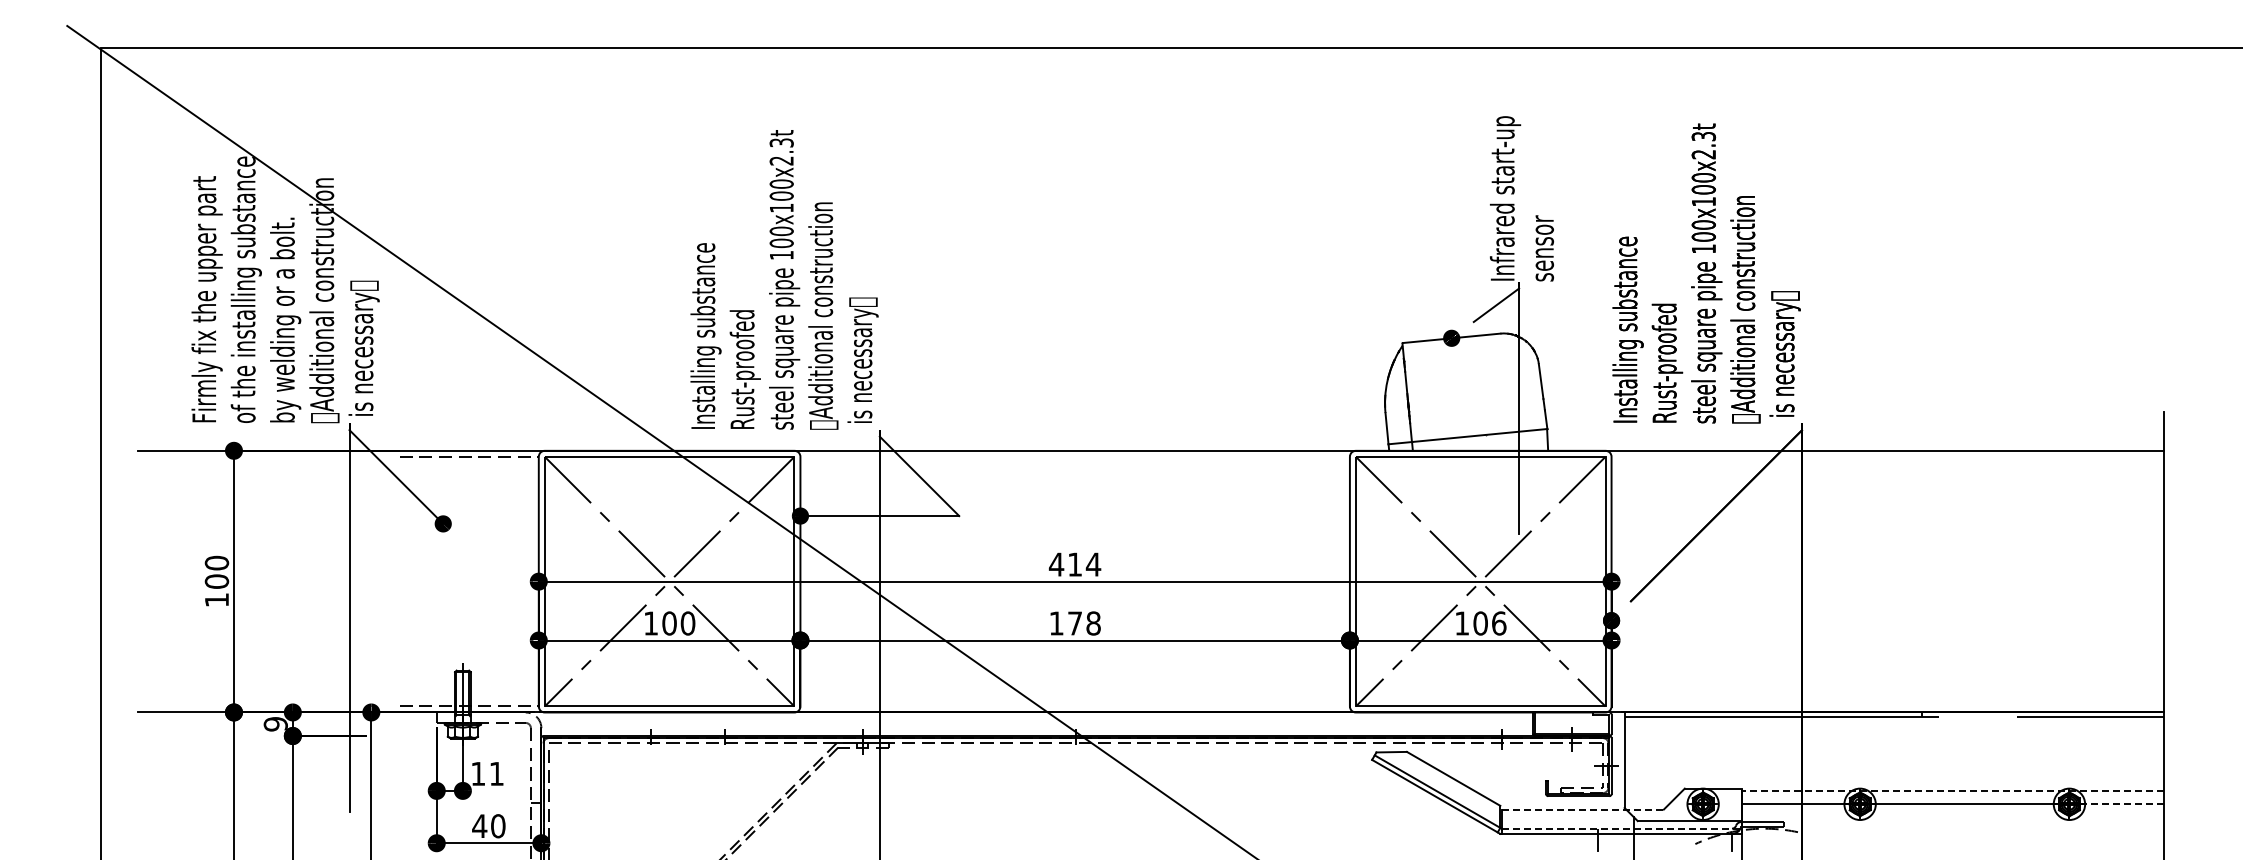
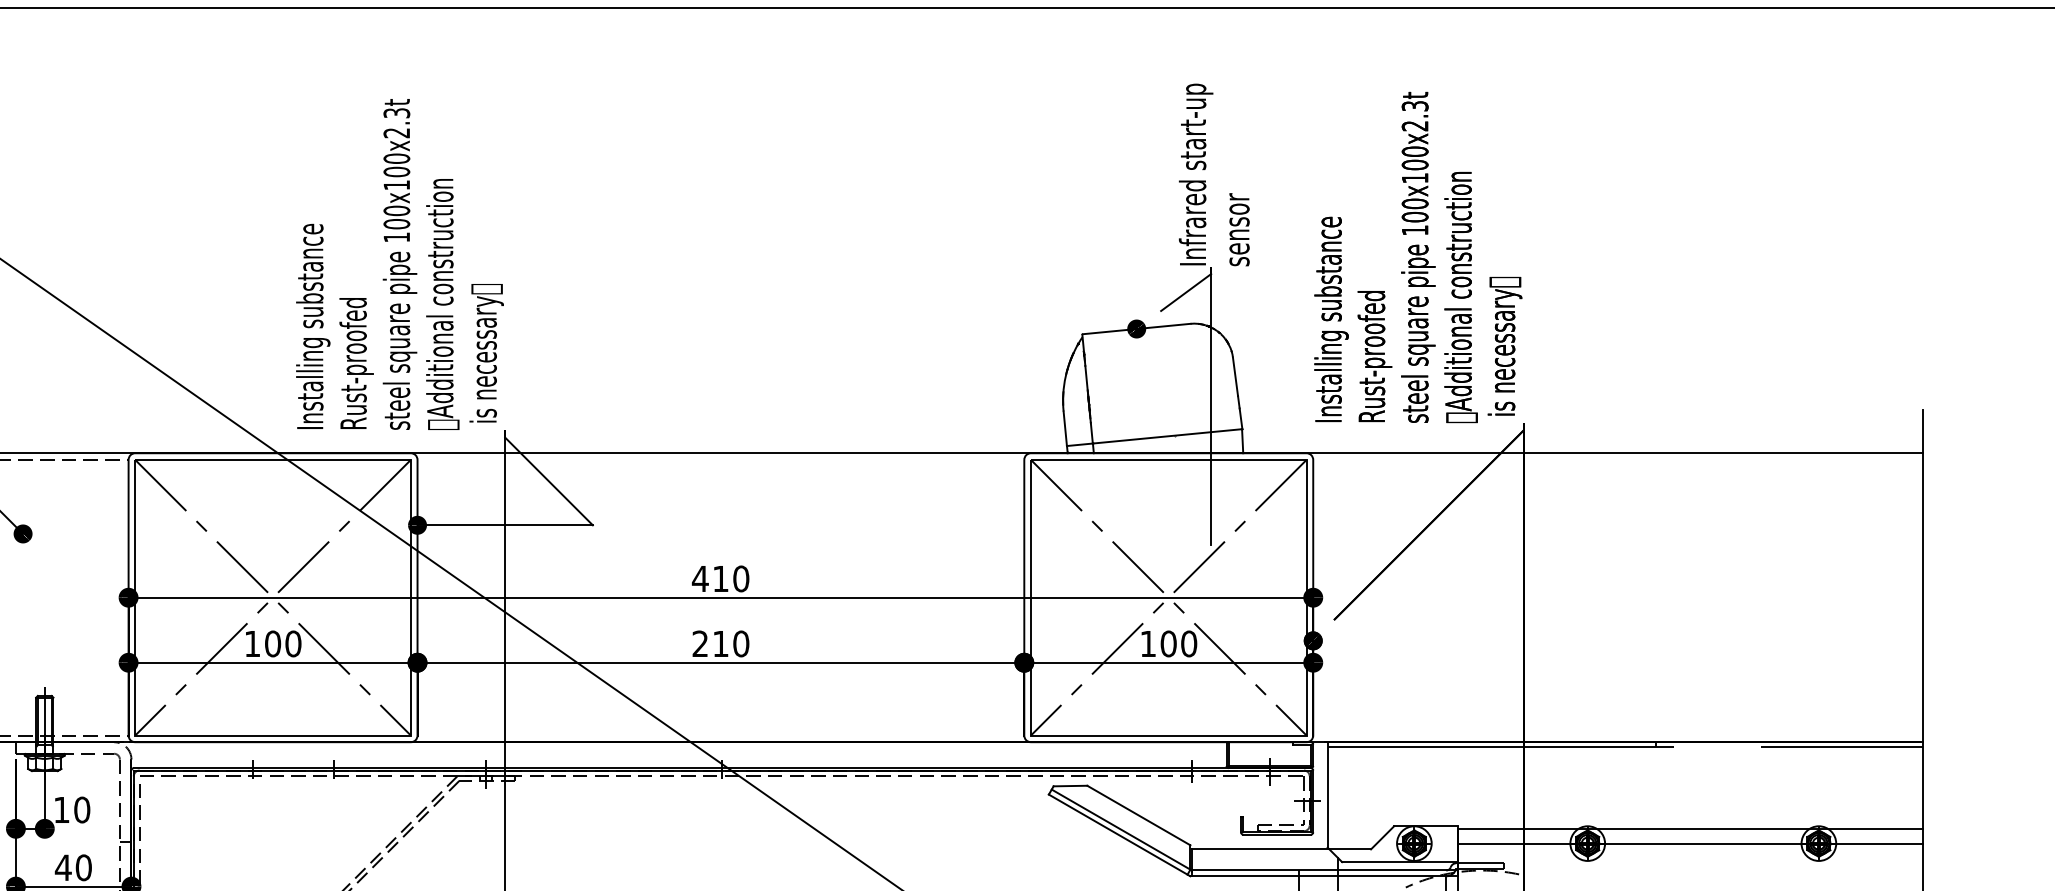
text: (1093, 564) -> (741, 578), 414 -> 410
text: (1074, 623) -> (720, 643), 178 -> 210
text: (1499, 623) -> (1189, 643), 106 -> 100
text: (496, 773) -> (81, 809), 11 -> 10
line: (1953, 791) -> (1690, 829), dashed -> solid
line: (2120, 804) -> (1875, 843), dashed -> solid
line: (1583, 809) -> (1282, 849), dashed -> solid
line: (1622, 828) -> (1325, 870), dashed -> solid

